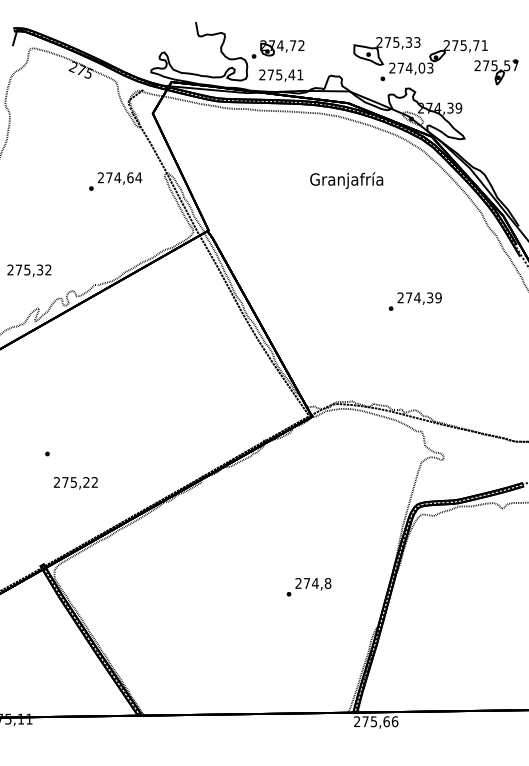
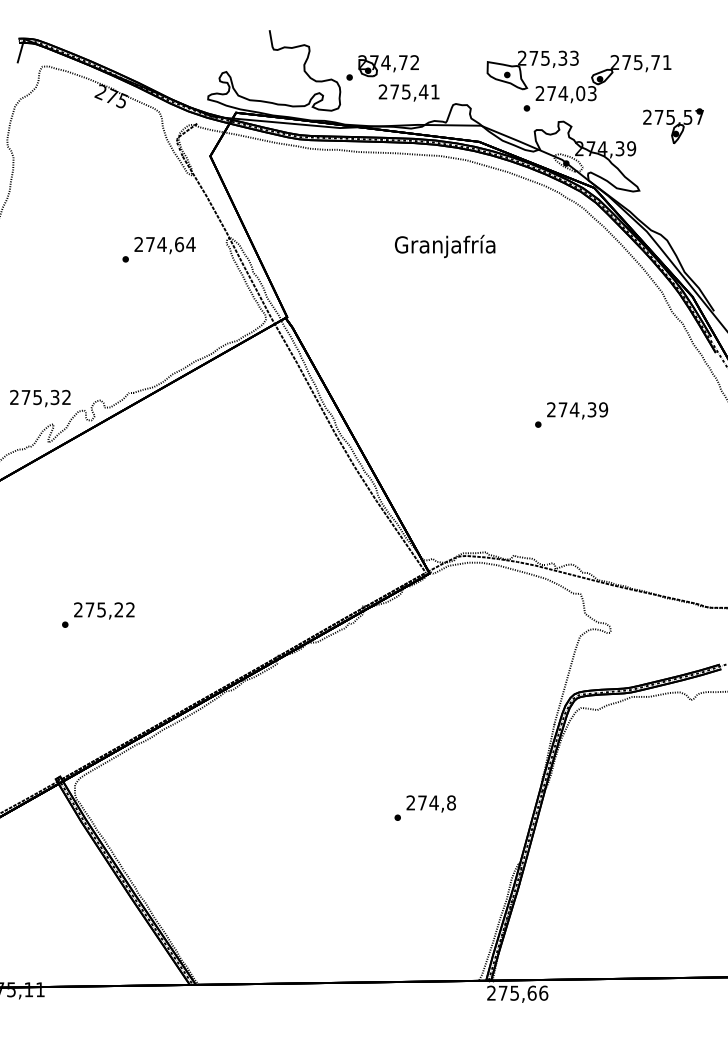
part: (496, 71) -> (673, 125), moved
text: (280, 75) -> (408, 92), moved
text: (346, 180) -> (445, 246), moved
text: (29, 270) -> (40, 398), moved
text: (75, 482) -> (104, 610), moved

